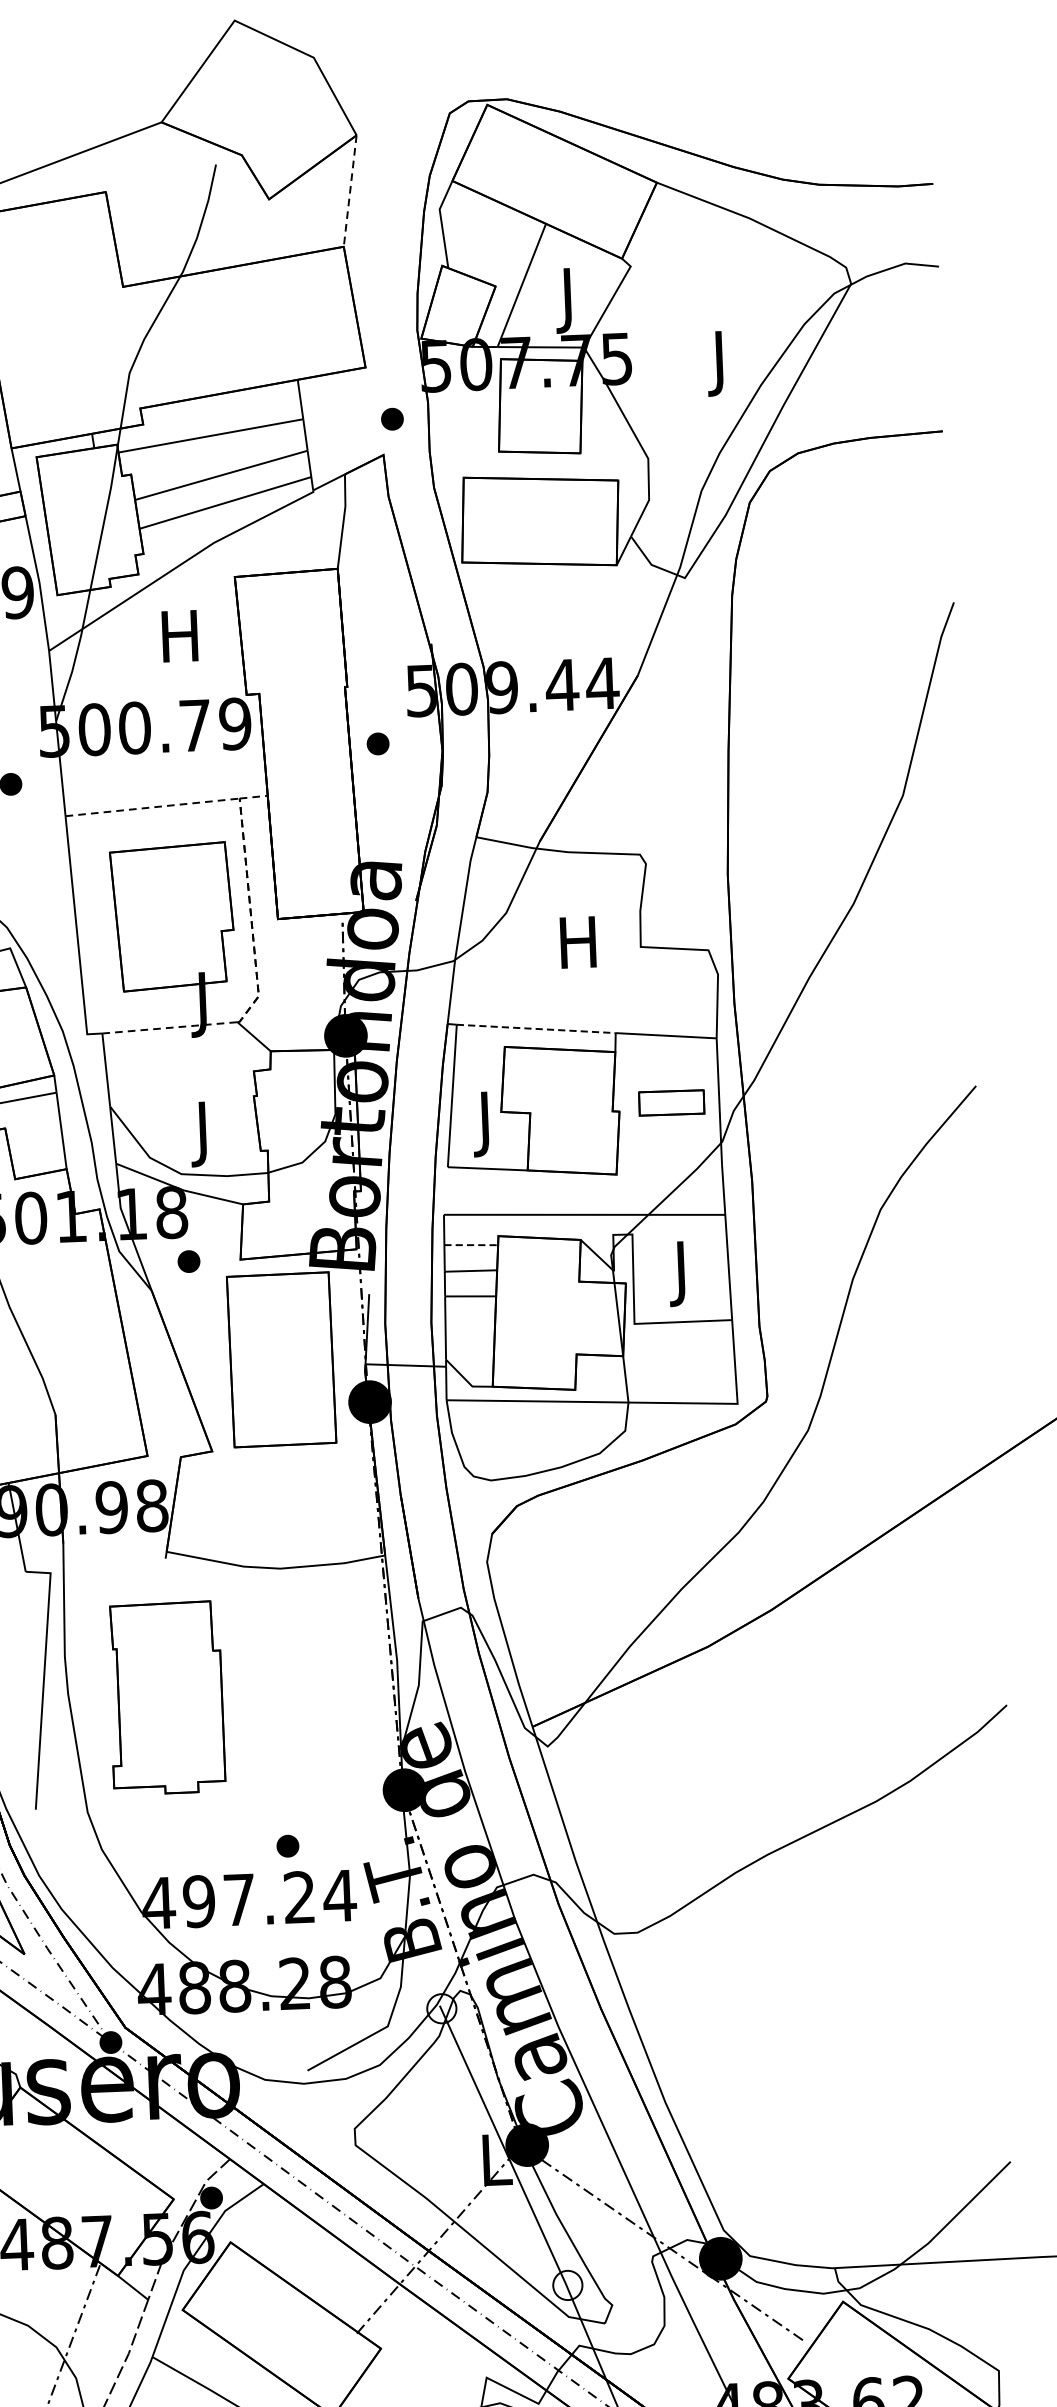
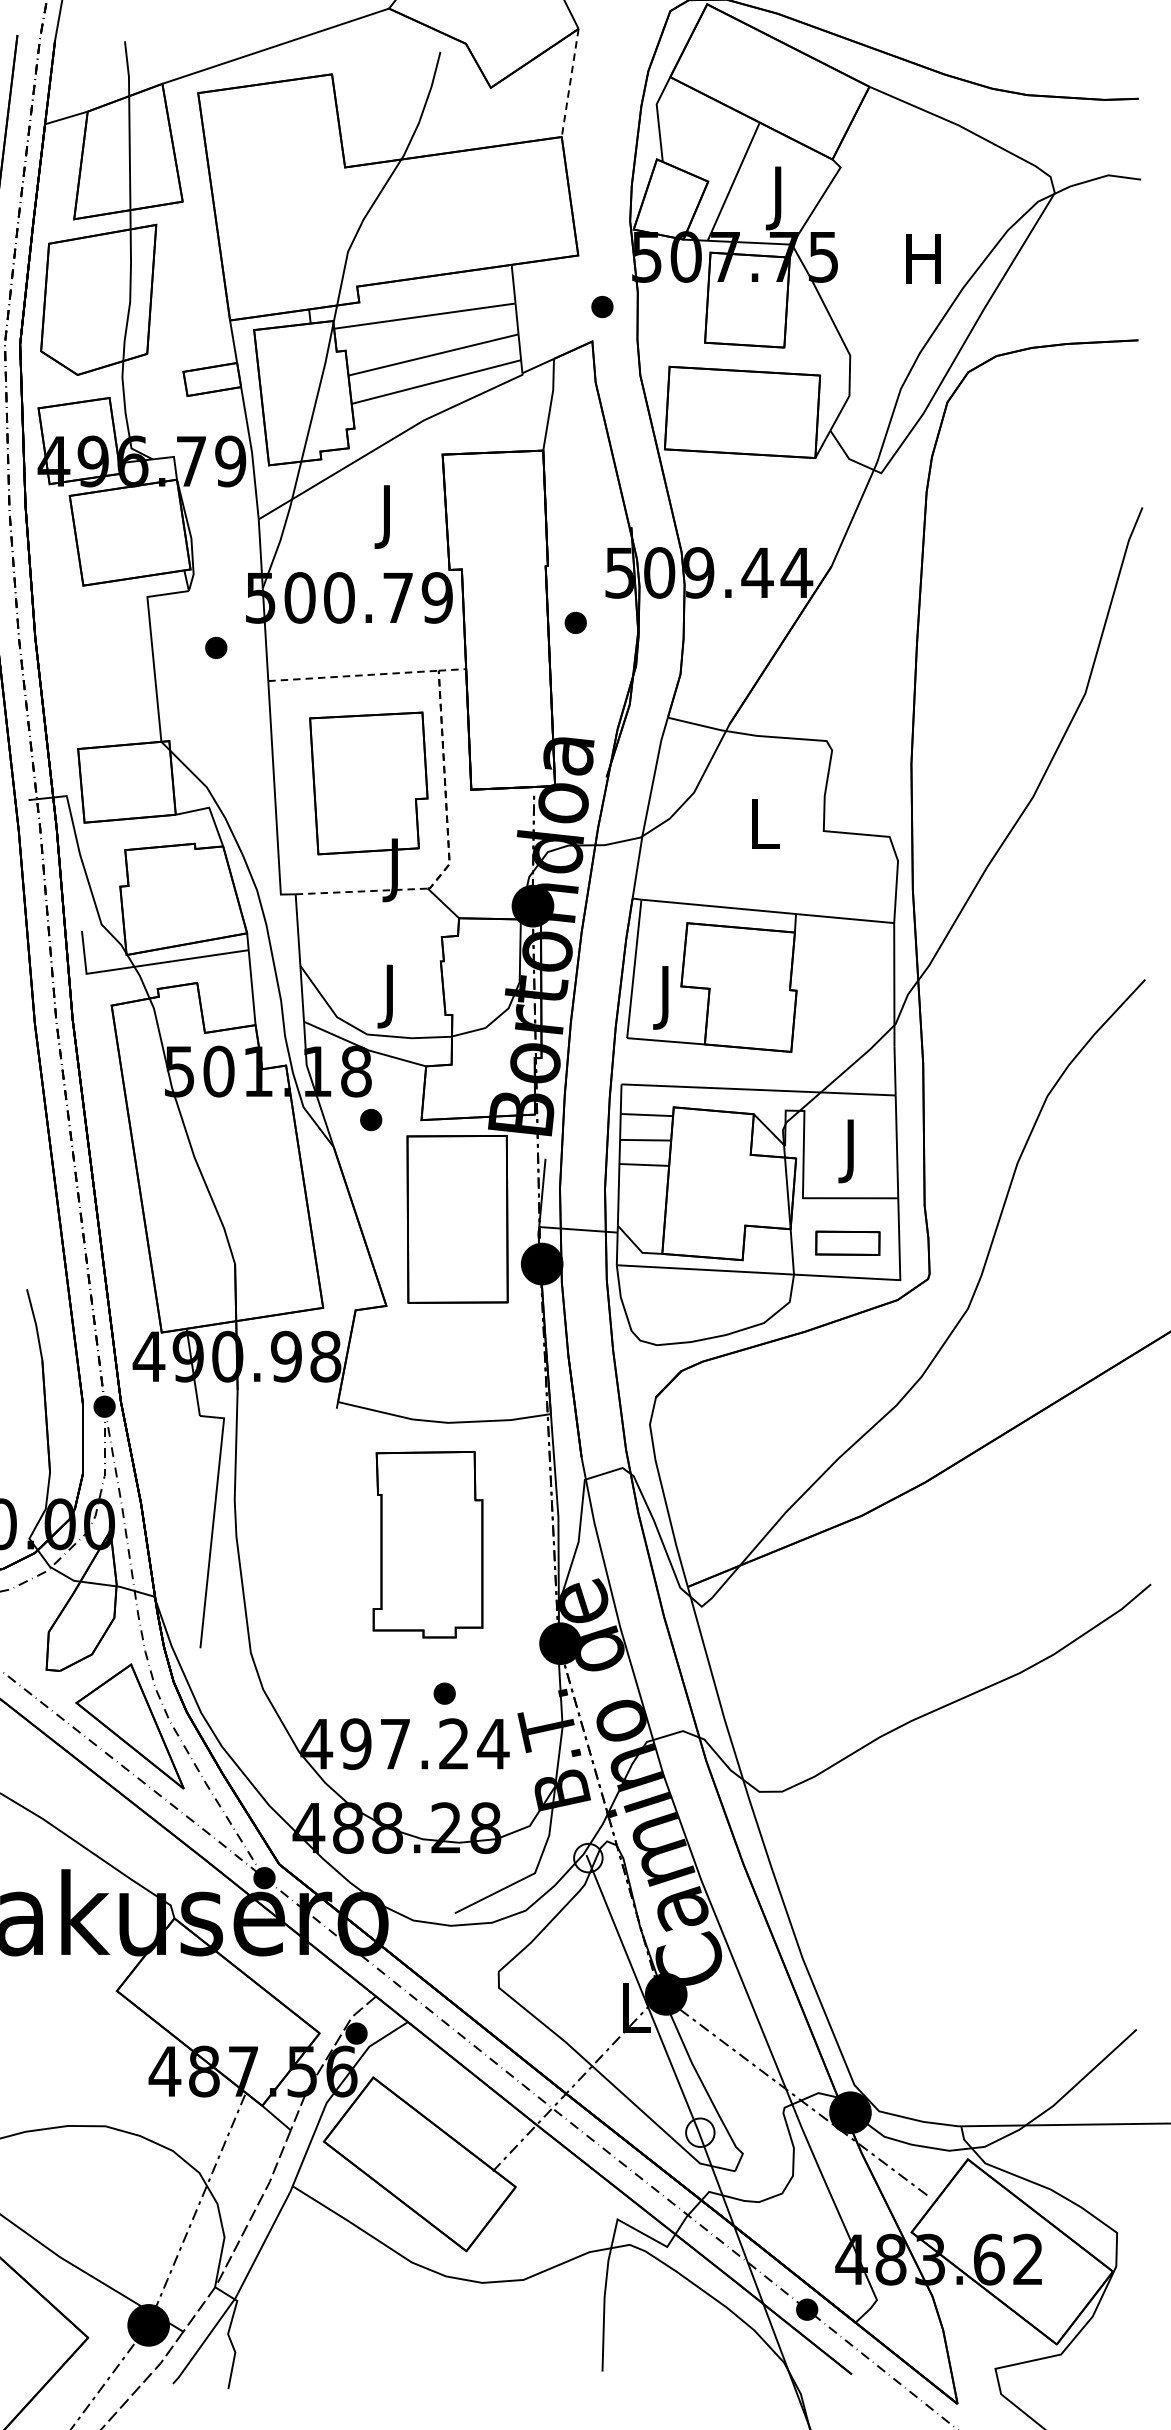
text: (719, 363) -> (923, 265), J -> H
text: (179, 642) -> (386, 516), H -> J
text: (577, 941) -> (762, 823), H -> L
line: (536, 1028) -> (718, 906), dashed -> solid
part: (671, 1102) -> (847, 1242), moved
line: (471, 1245) -> (647, 1115), dashed -> solid
part: (165, 1698) -> (427, 1544), moved

